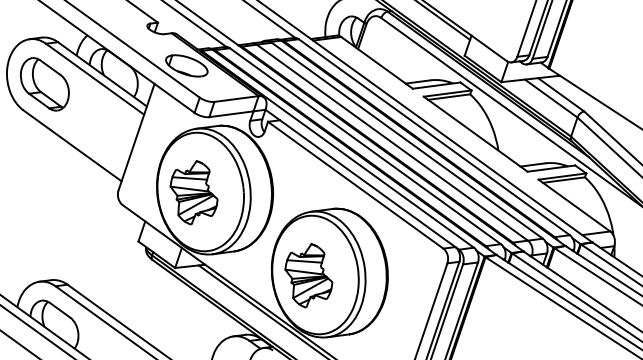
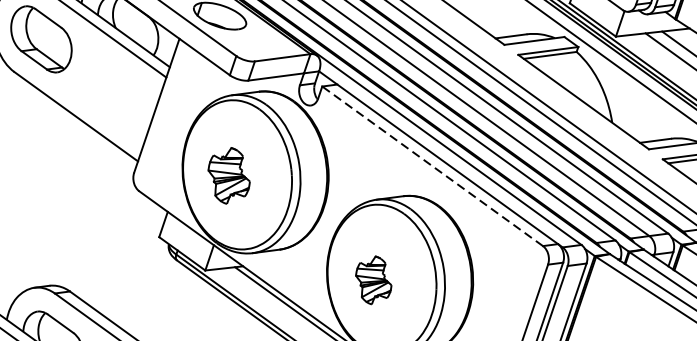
line: (355, 184) -> (432, 165), solid -> dashed
part: (193, 192) -> (228, 175), size x0.7
part: (308, 275) -> (373, 279), size x0.6

